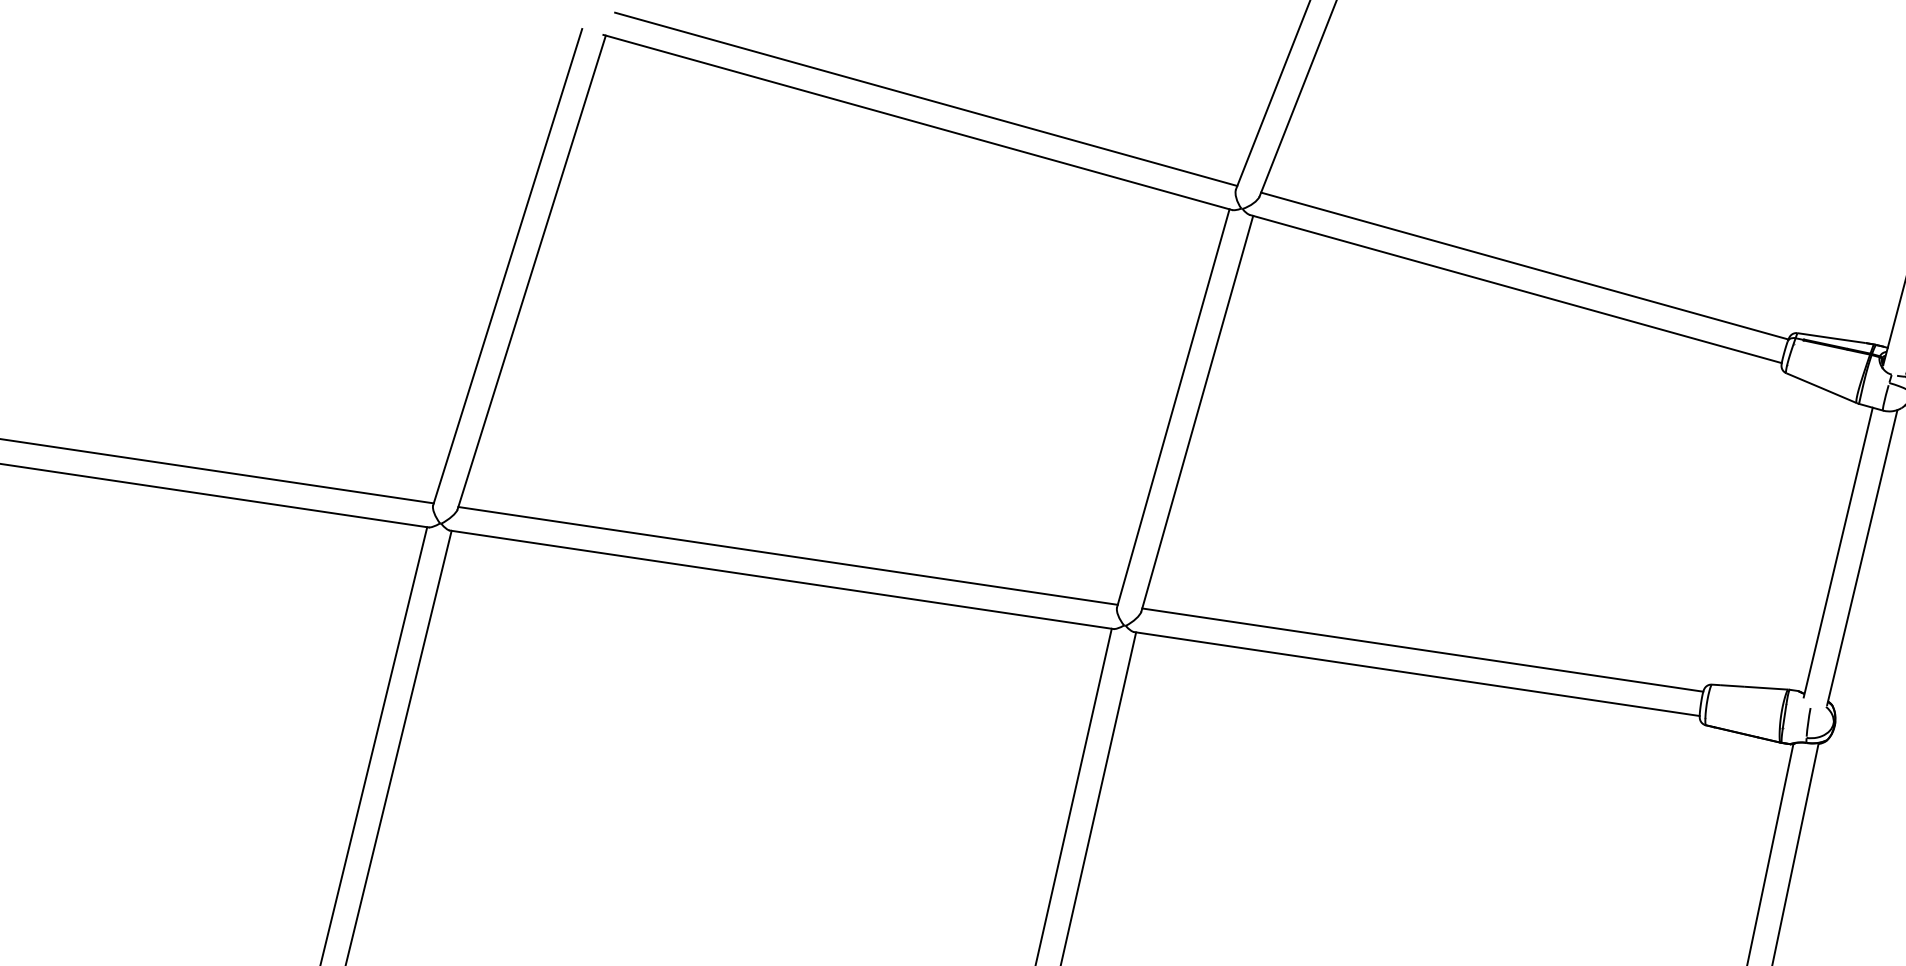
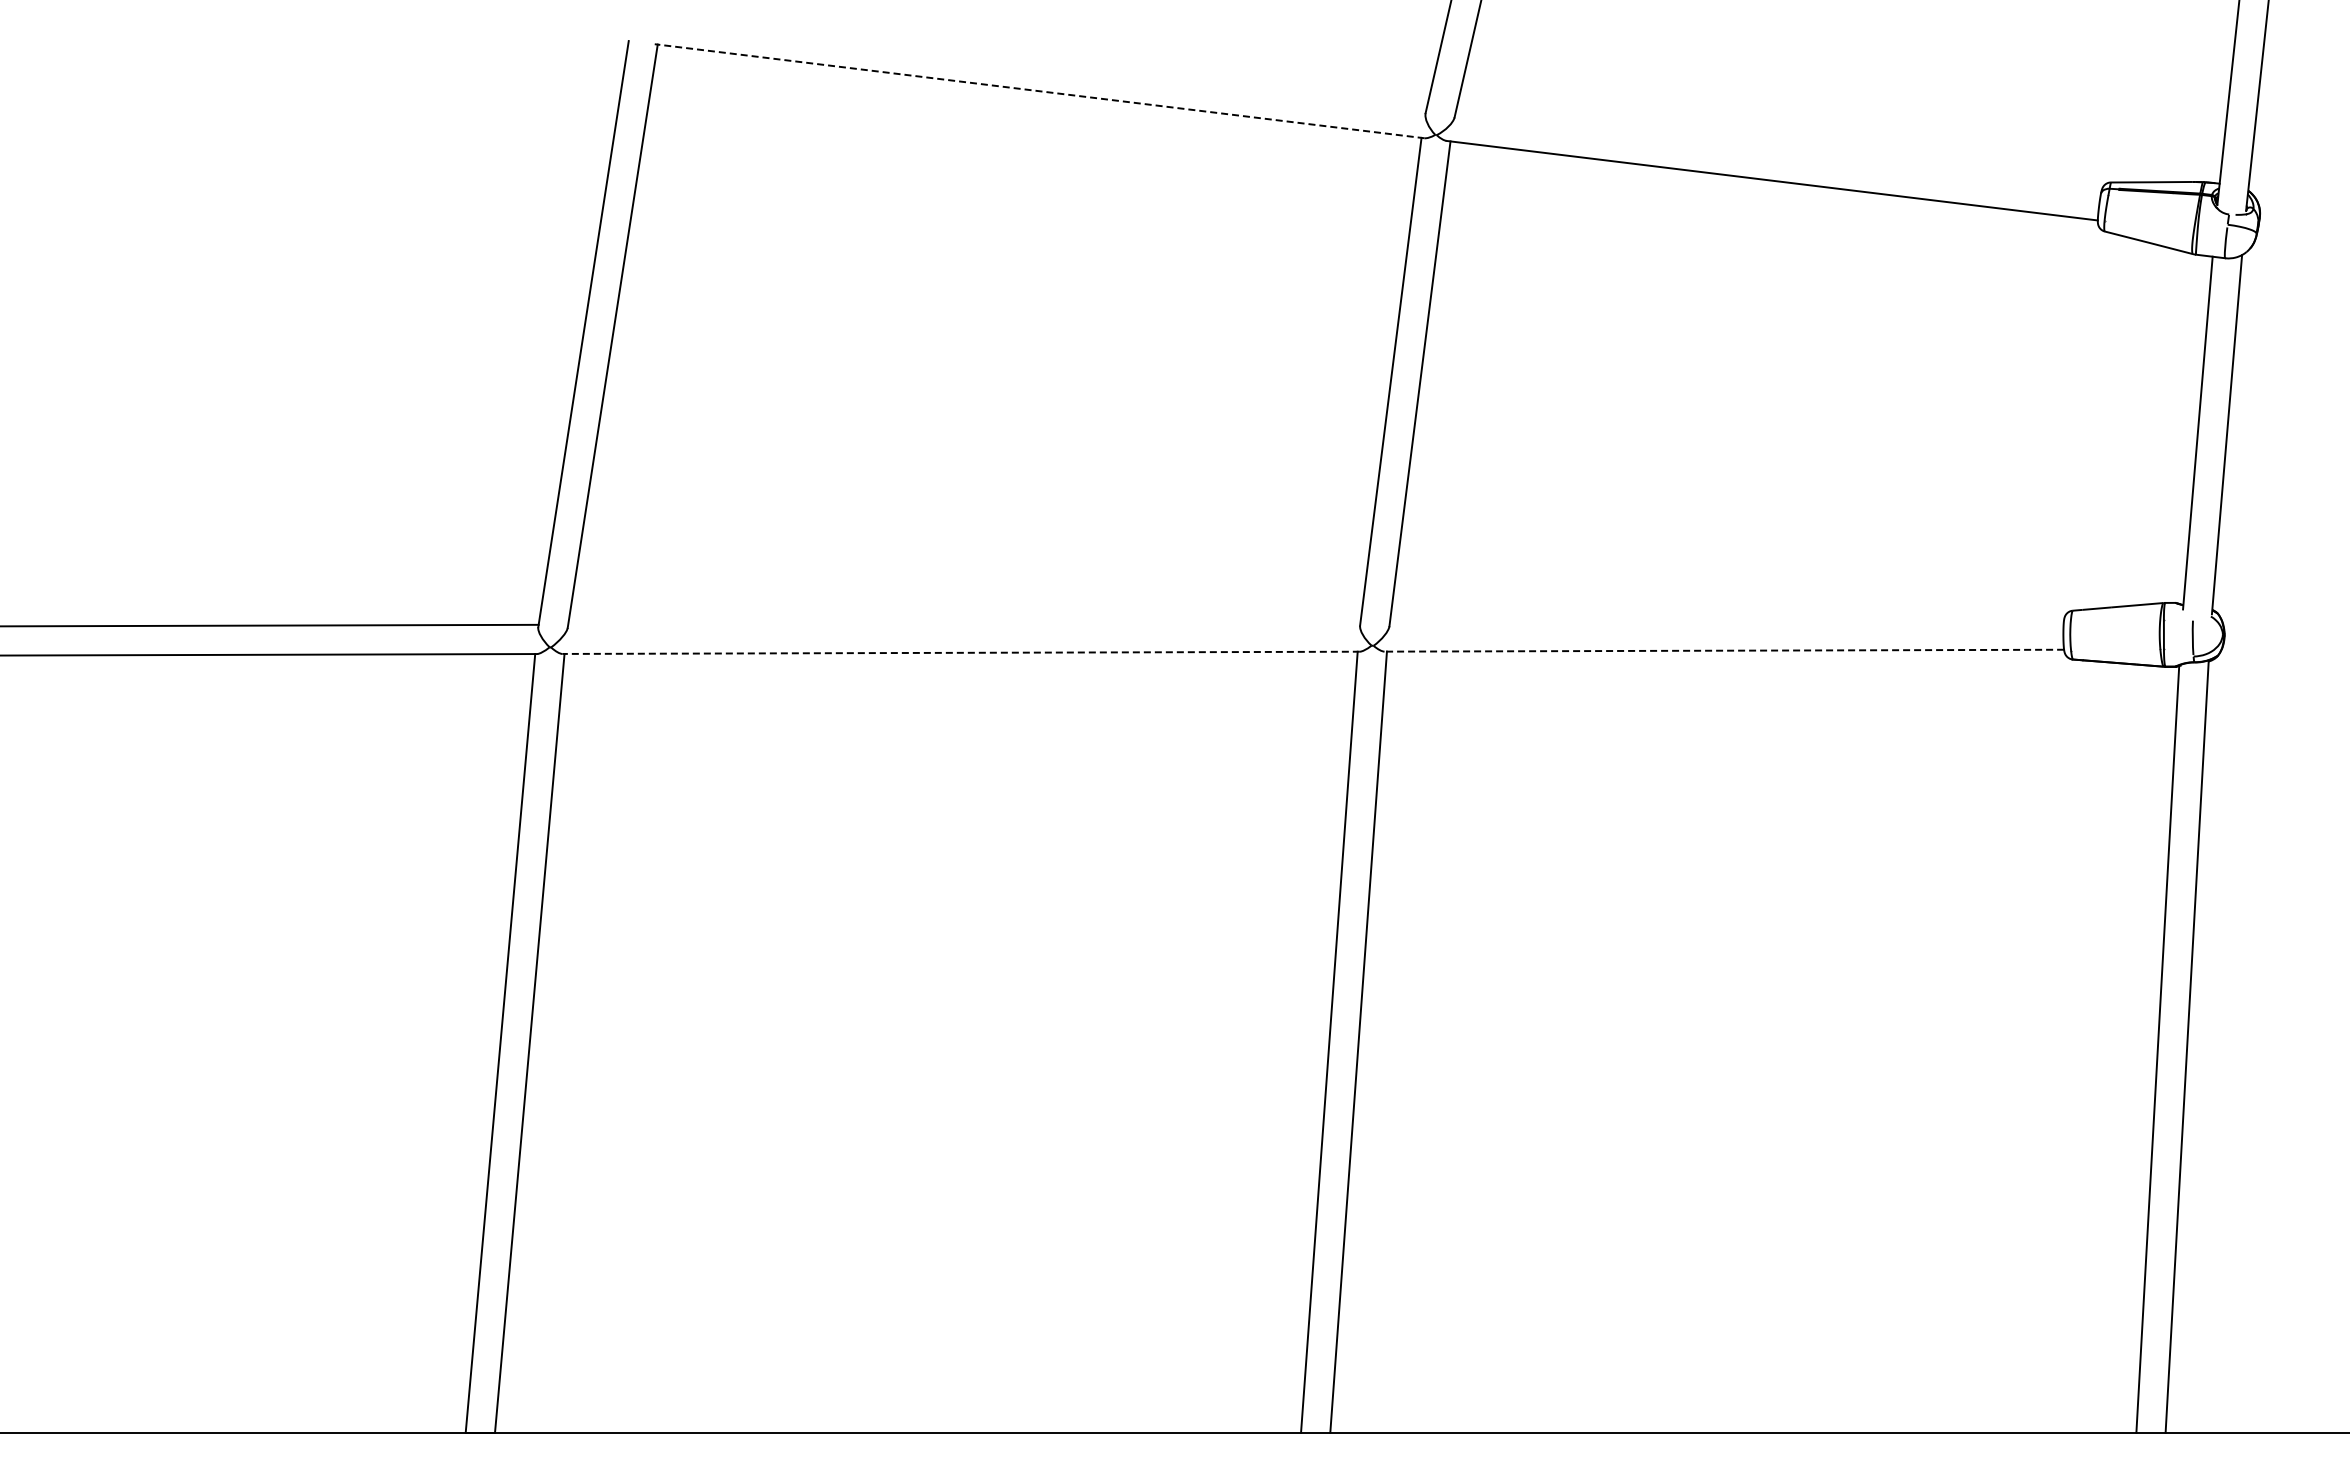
line: (926, 99) -> (1045, 62), removed
line: (917, 122) -> (1039, 91), solid -> dashed
line: (1524, 265) -> (1778, 151), removed
line: (788, 555) -> (964, 623), removed
line: (782, 579) -> (961, 652), solid -> dashed
line: (1422, 650) -> (1726, 621), removed
line: (1417, 673) -> (1724, 650), solid -> dashed

